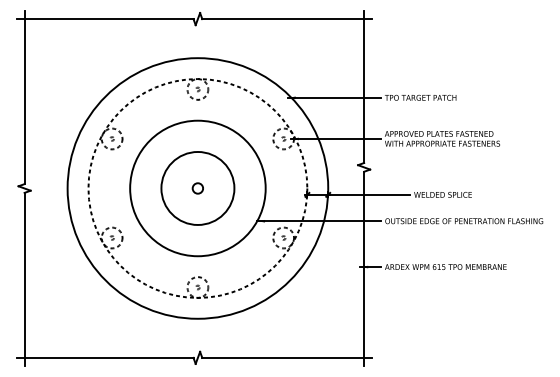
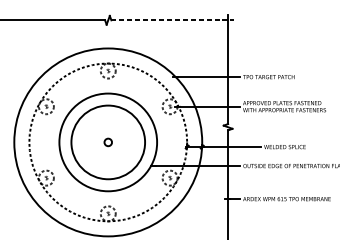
line: (287, 19) -> (172, 20), solid -> dashed
circle: (197, 187) -> (107, 141), size x1.4

